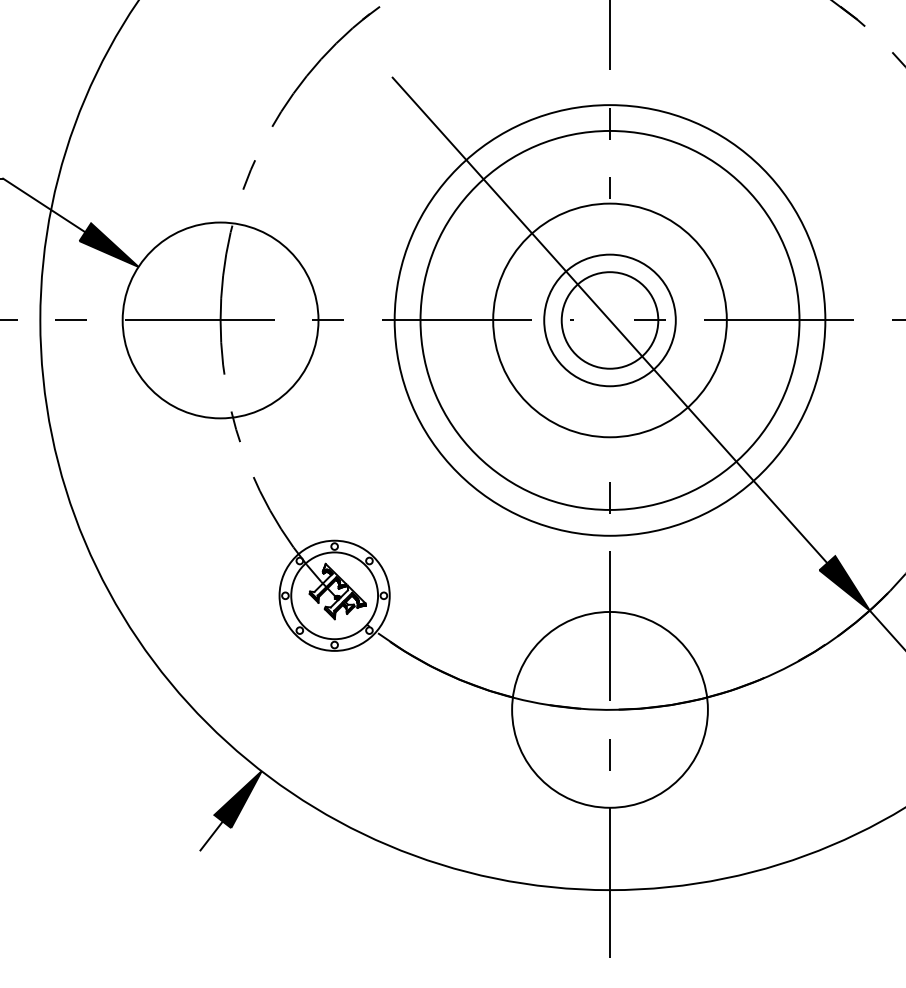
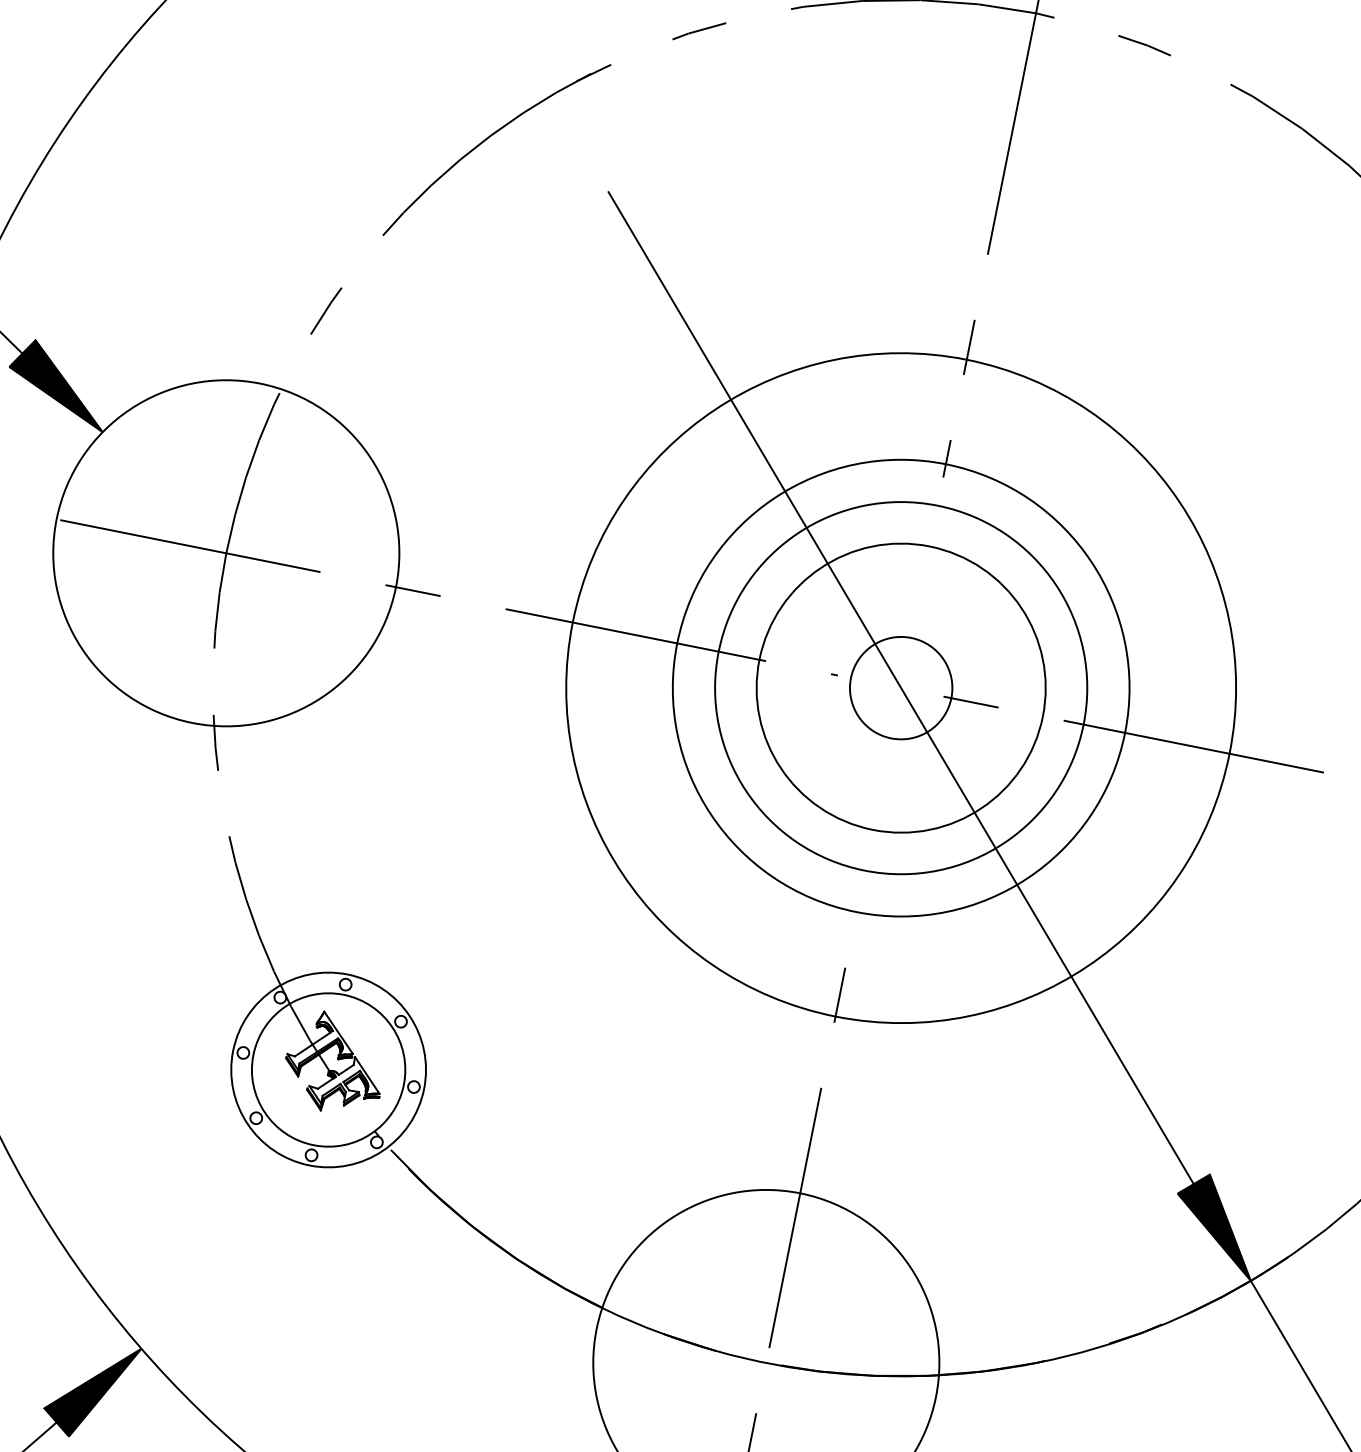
circle: (609, 320) -> (900, 688), size x0.6
circle: (609, 320) -> (900, 688), size x0.6
circle: (609, 320) -> (900, 688), size x0.7
circle: (609, 320) -> (900, 688), size x1.6

